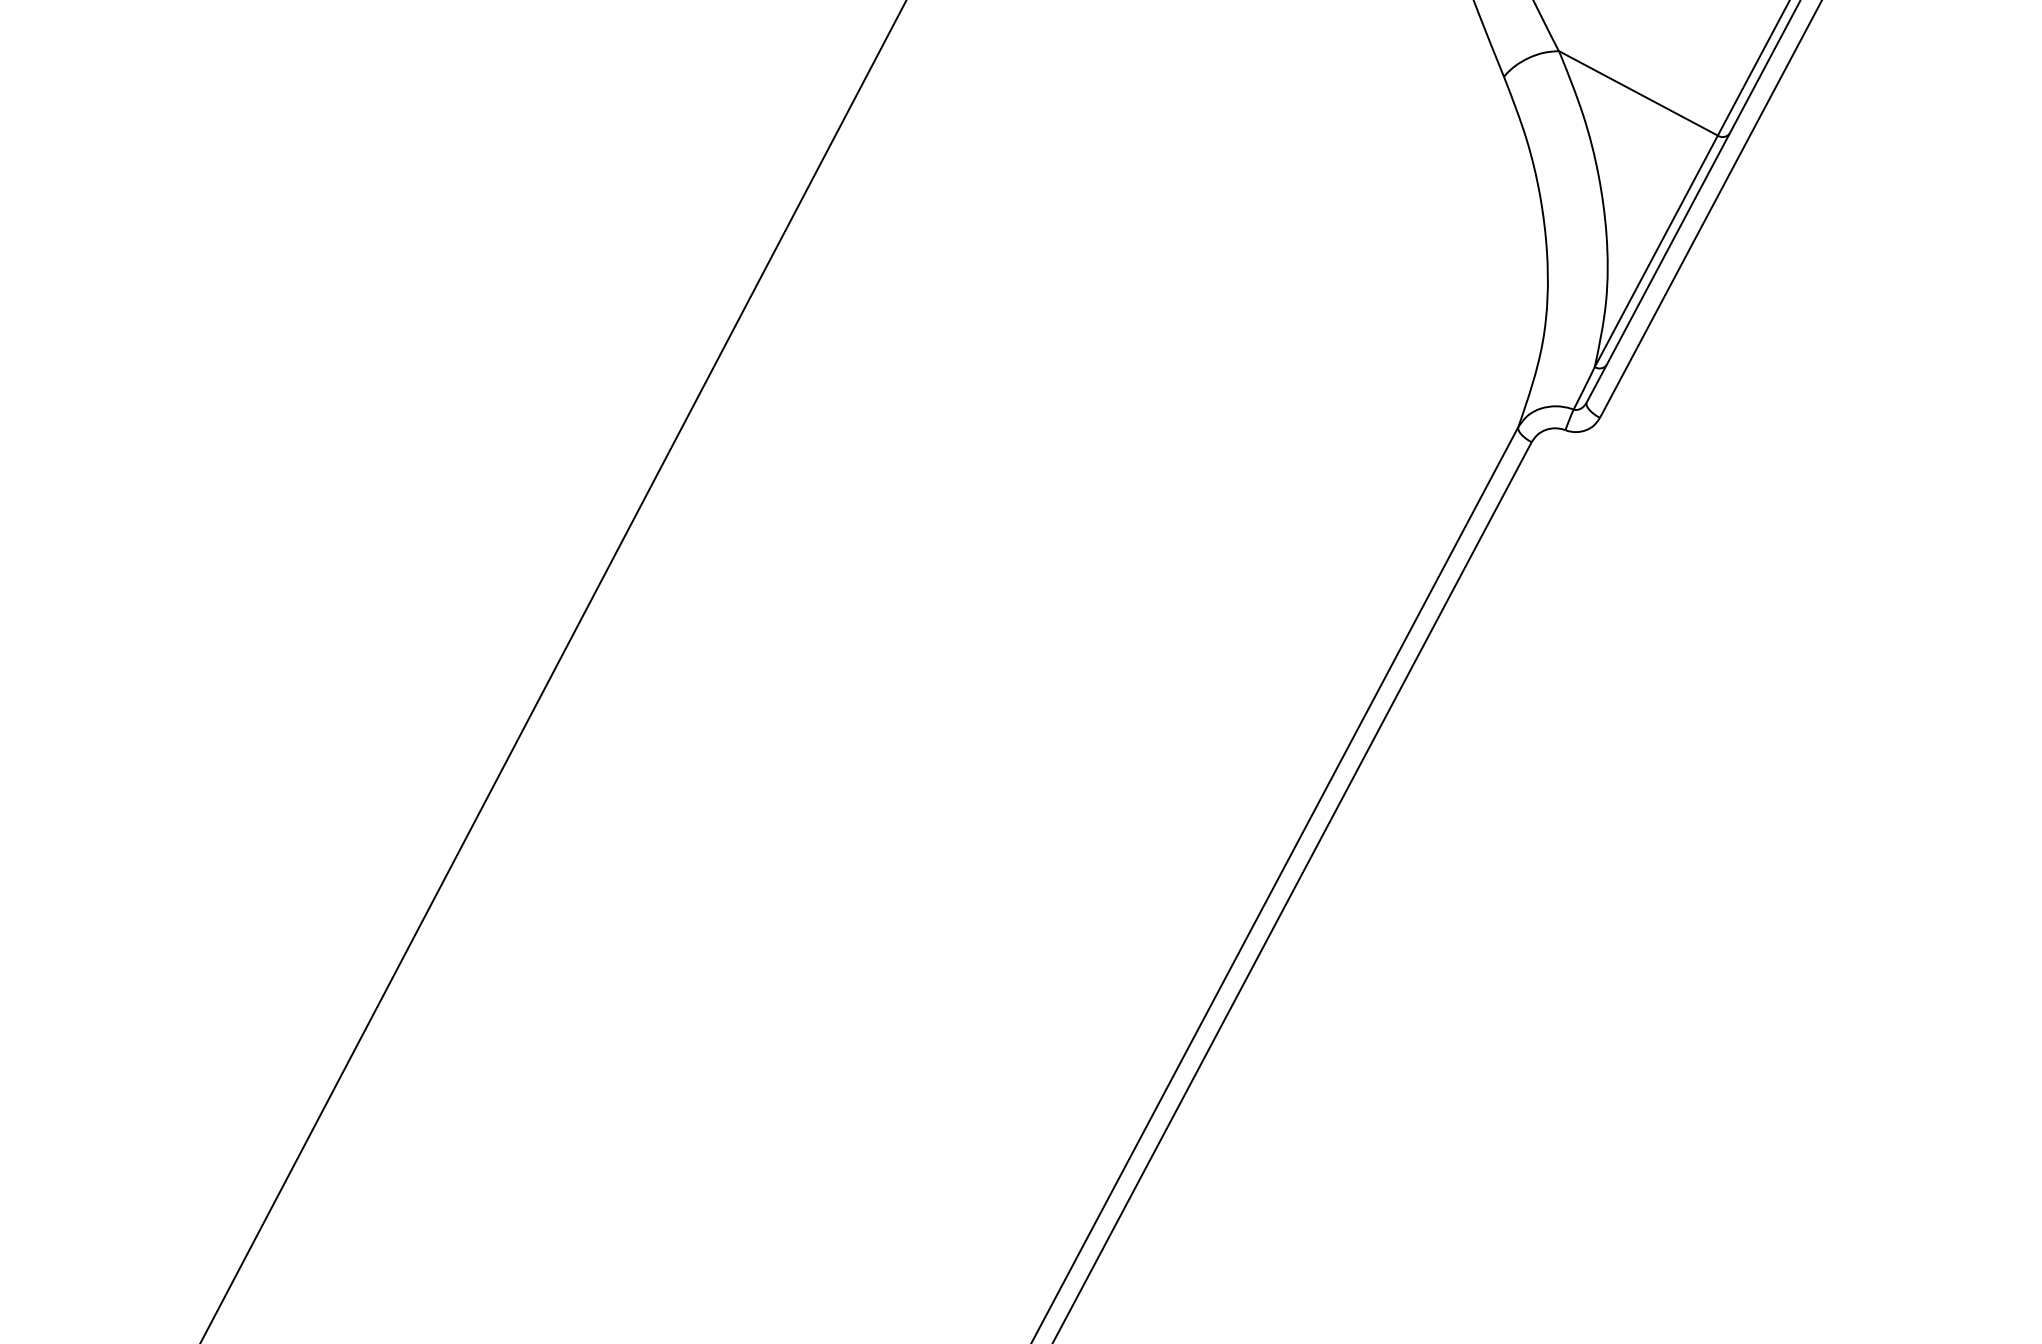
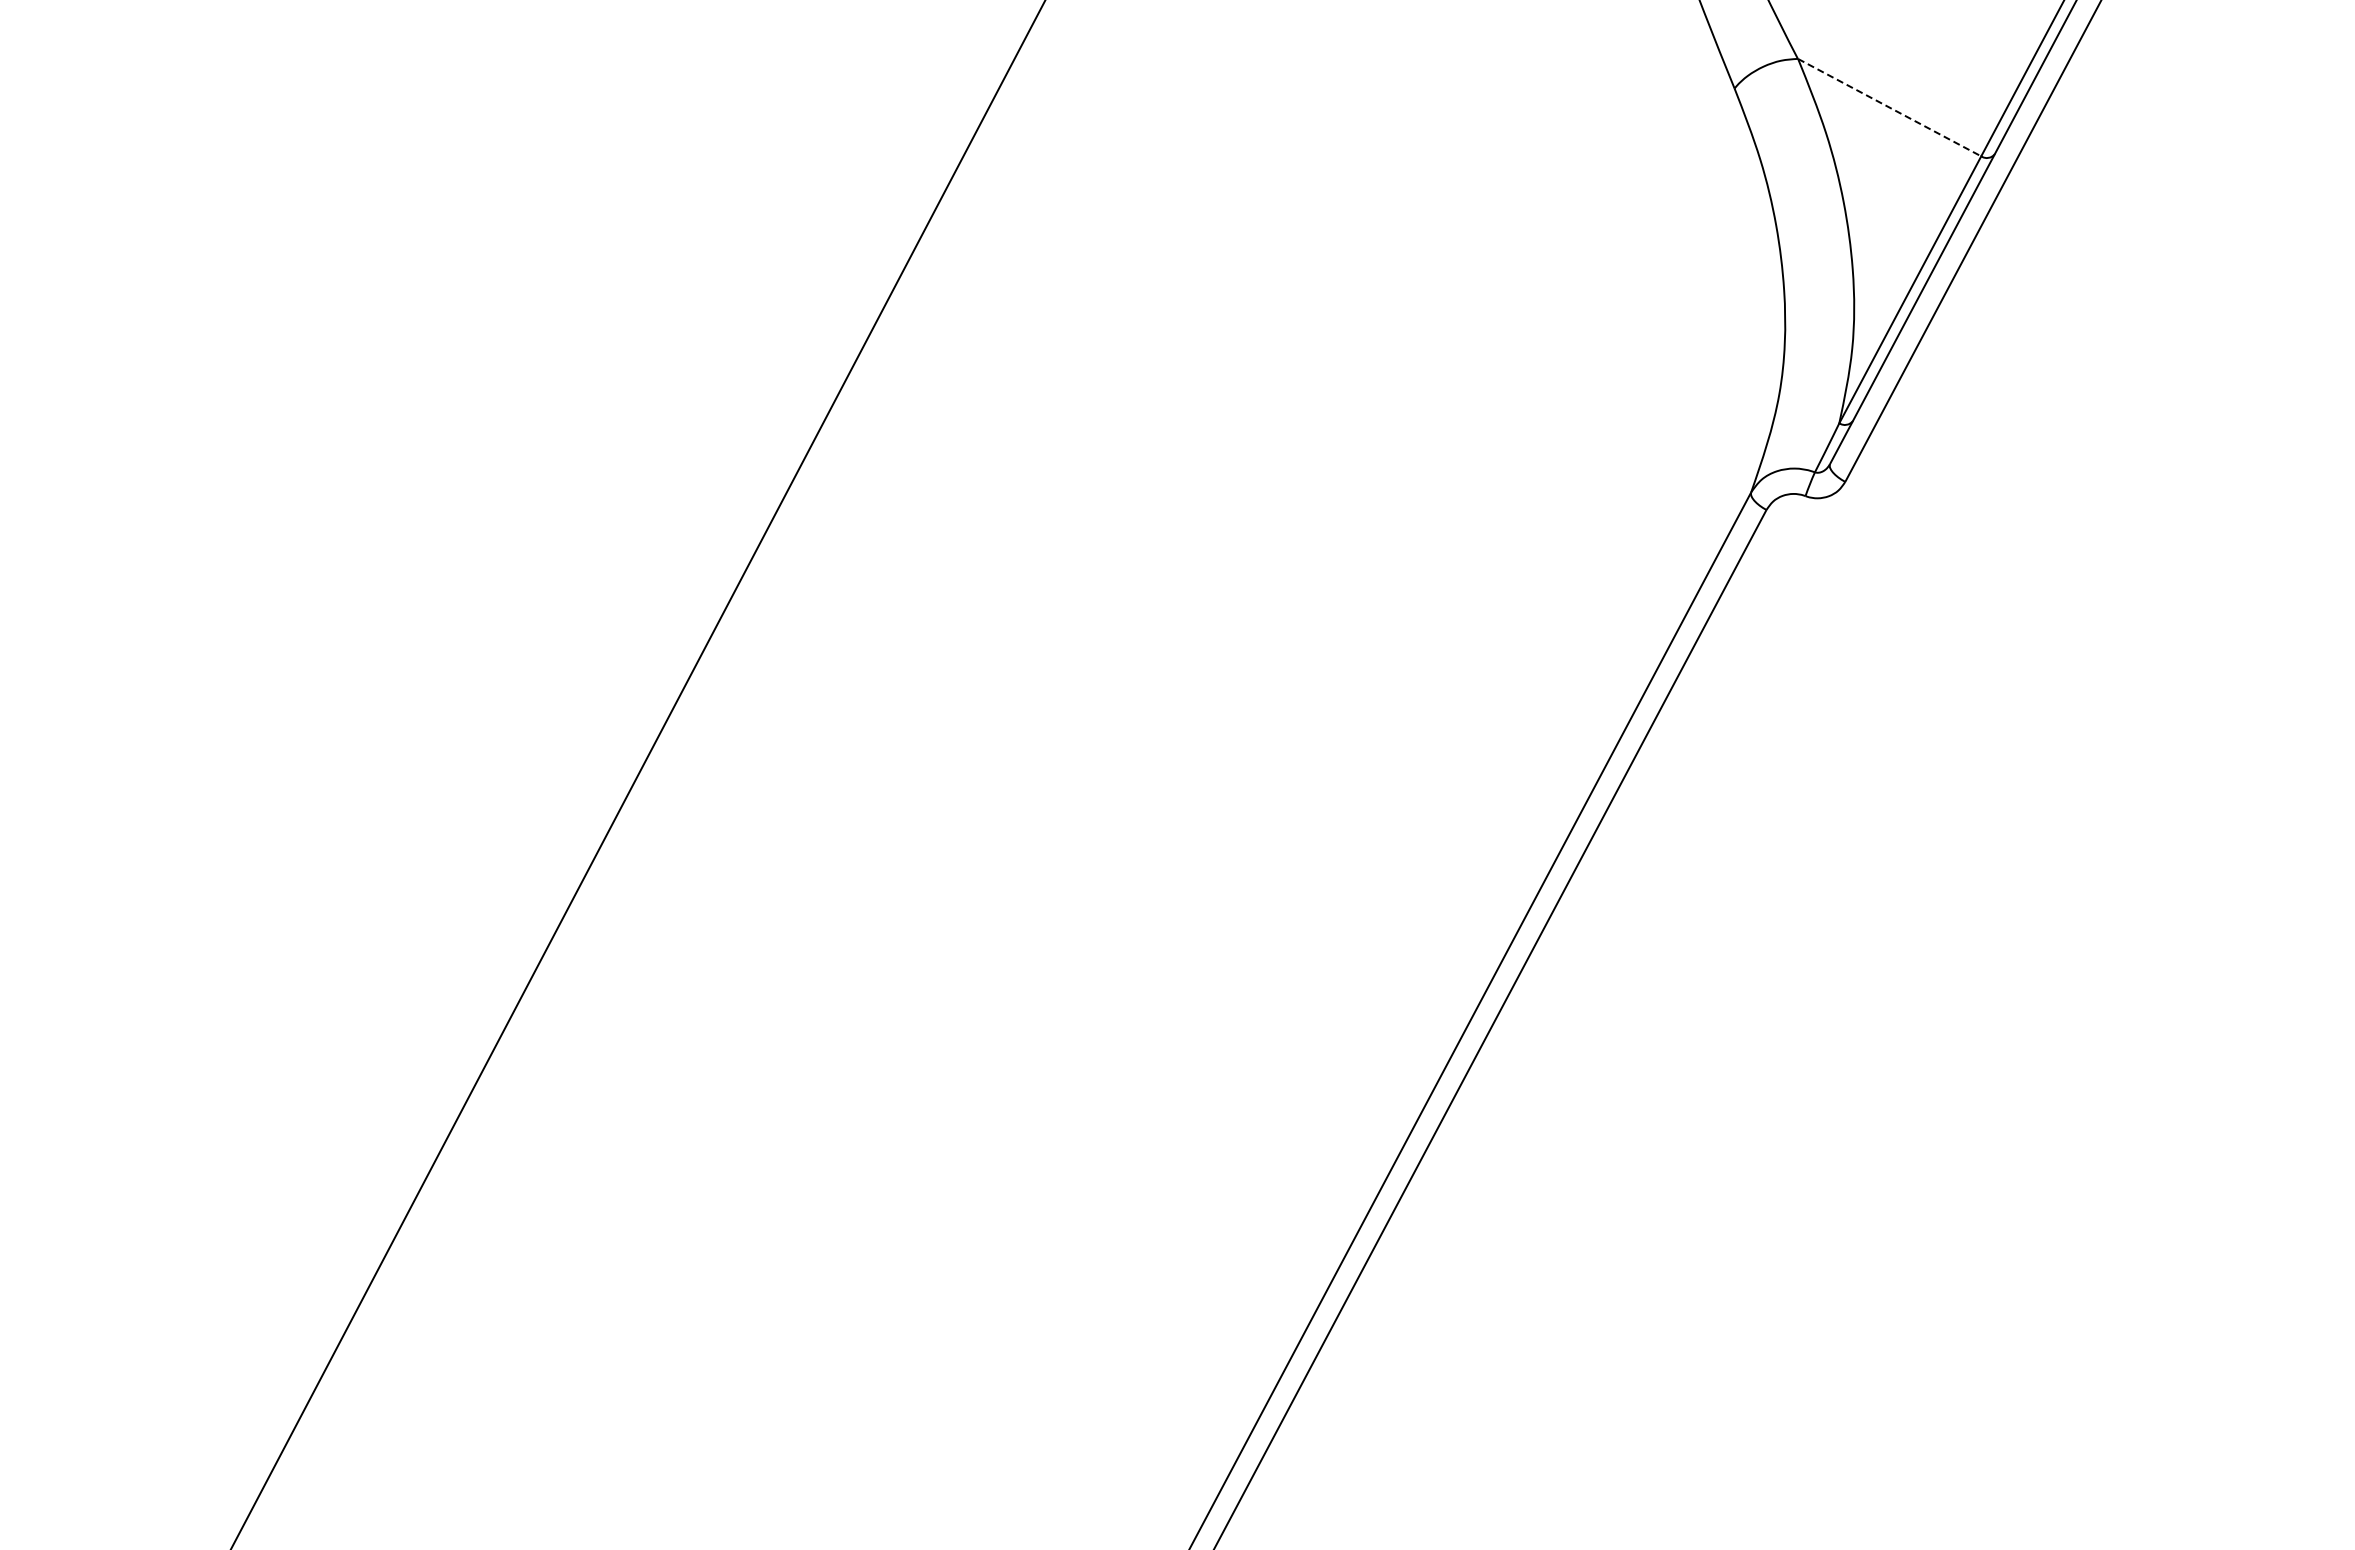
line: (1638, 93) -> (1889, 107), solid -> dashed

